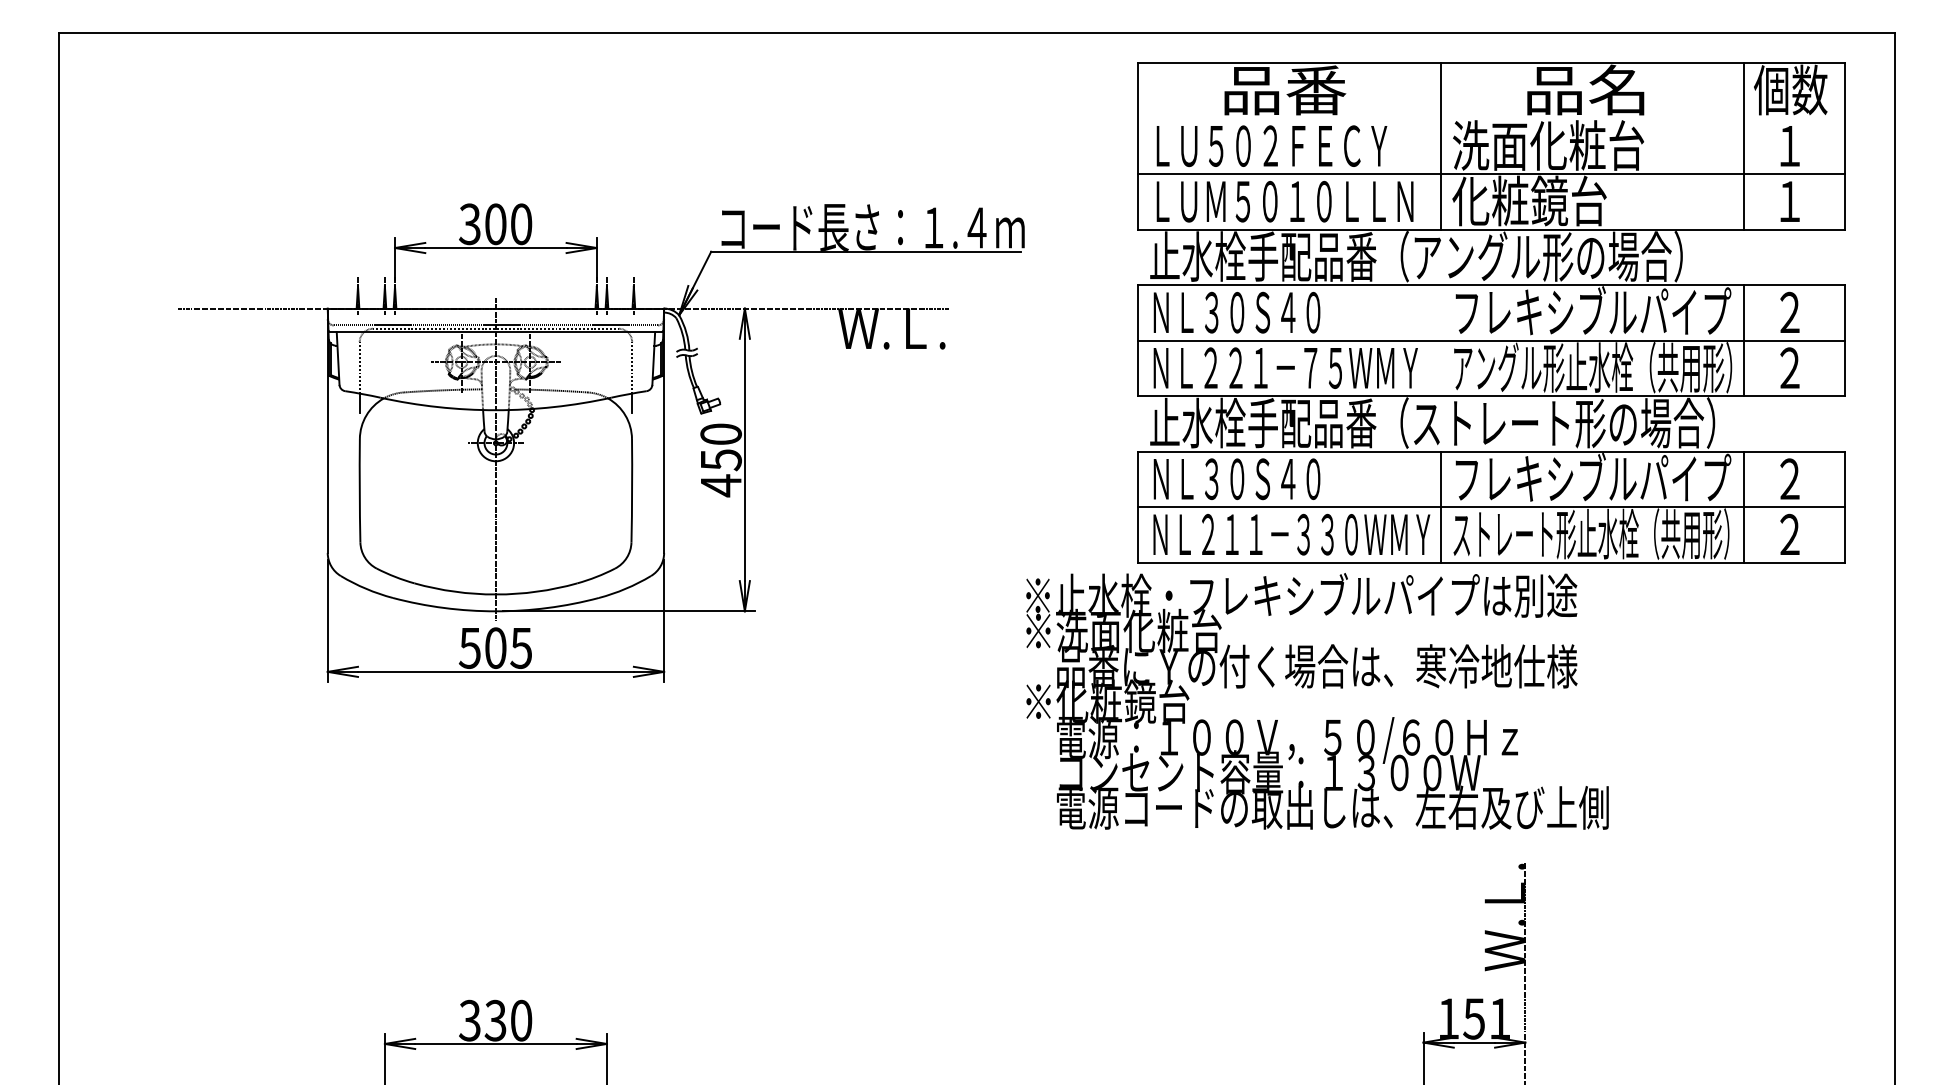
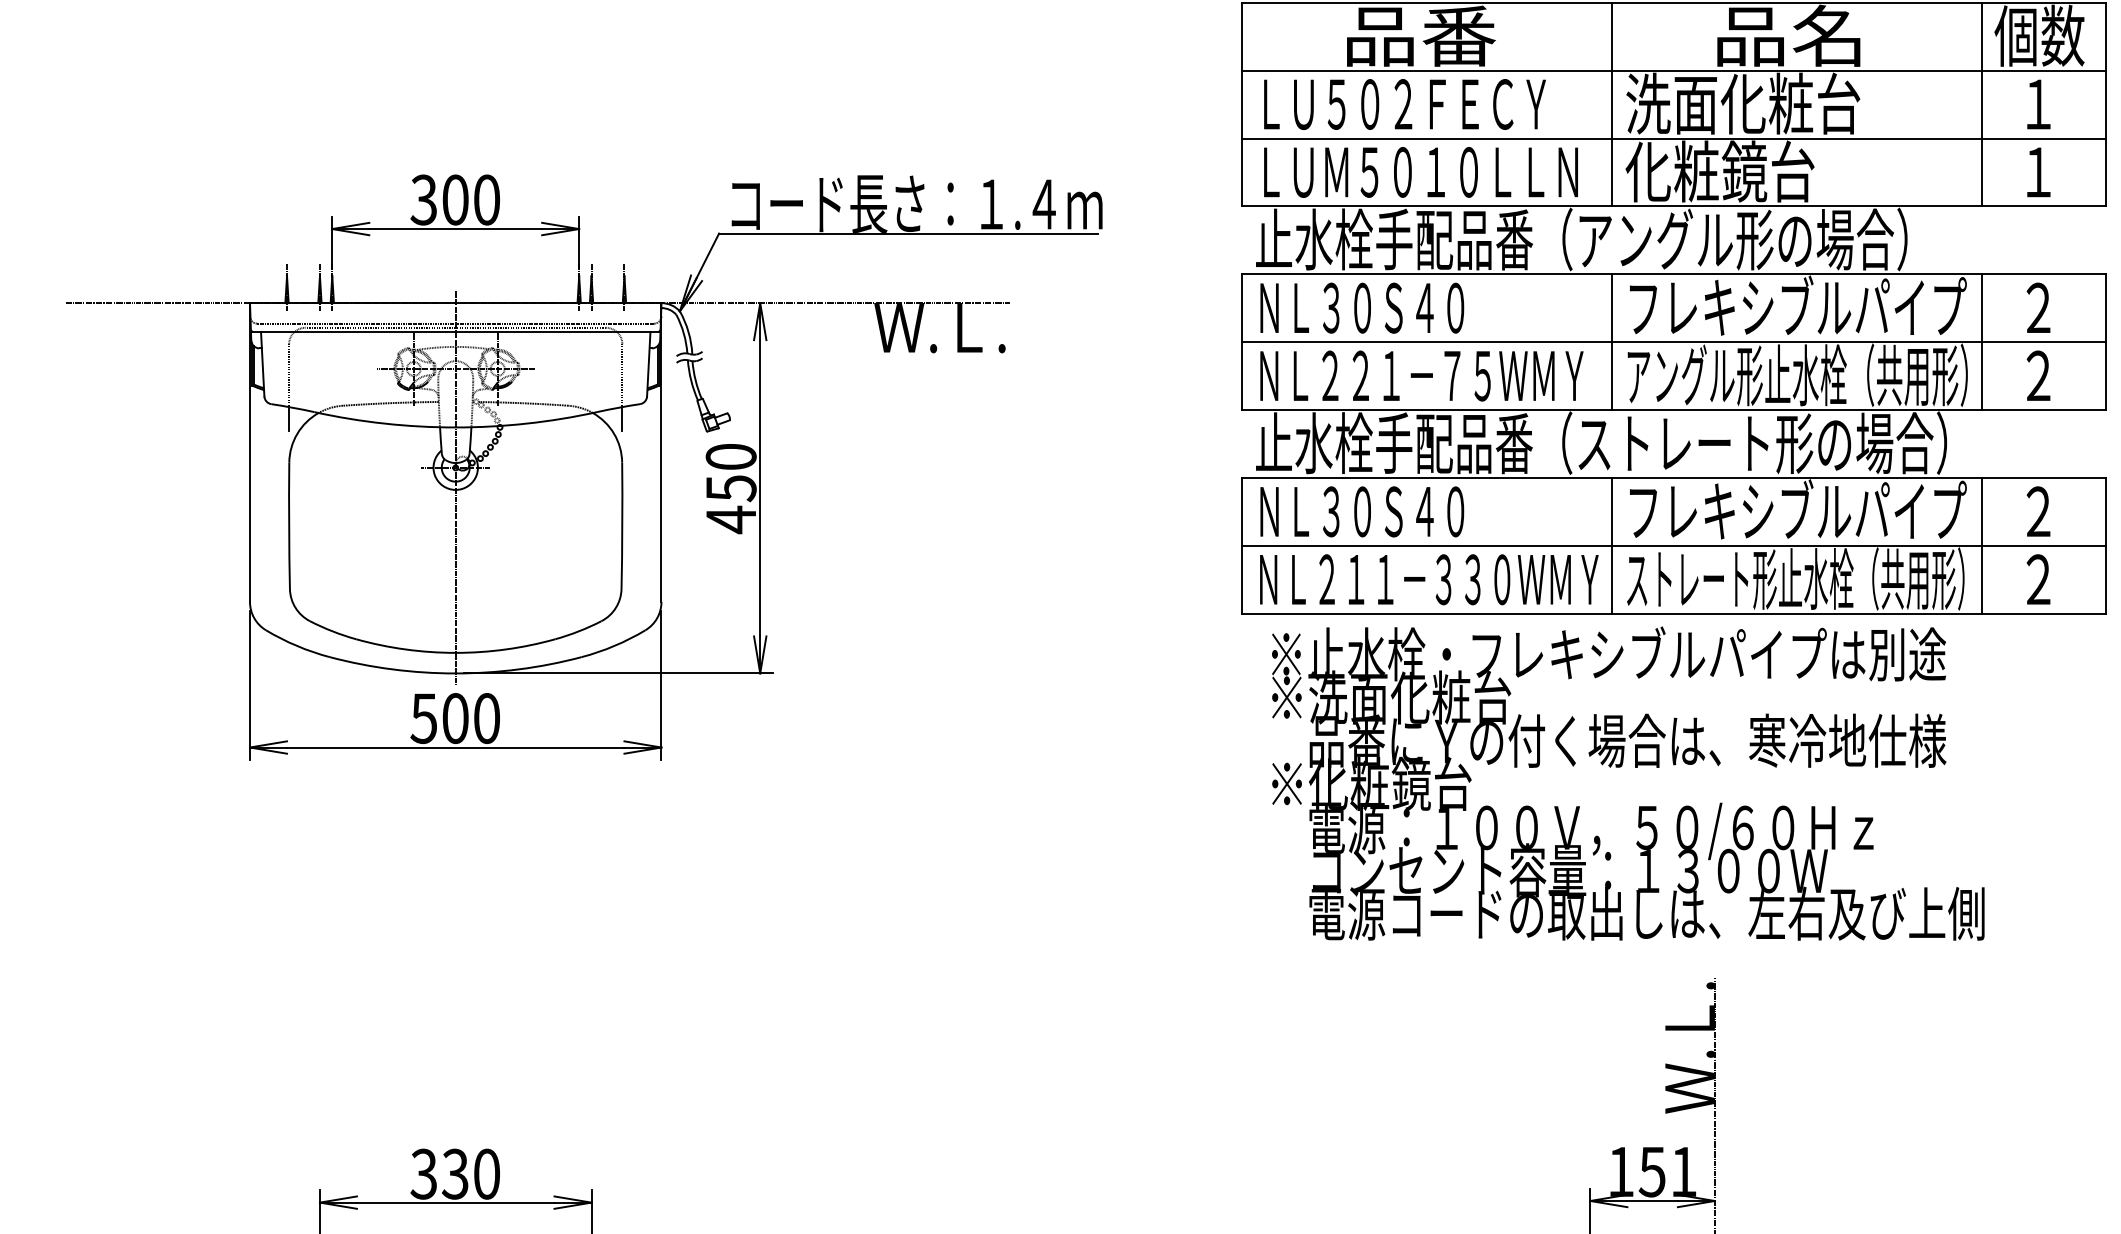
line: (1491, 118) -> (1673, 70), added
line: (1441, 340) -> (1612, 342), added
text: (521, 647) -> (487, 717), 505 -> 500
text: (1317, 701) -> (1628, 783), moved

